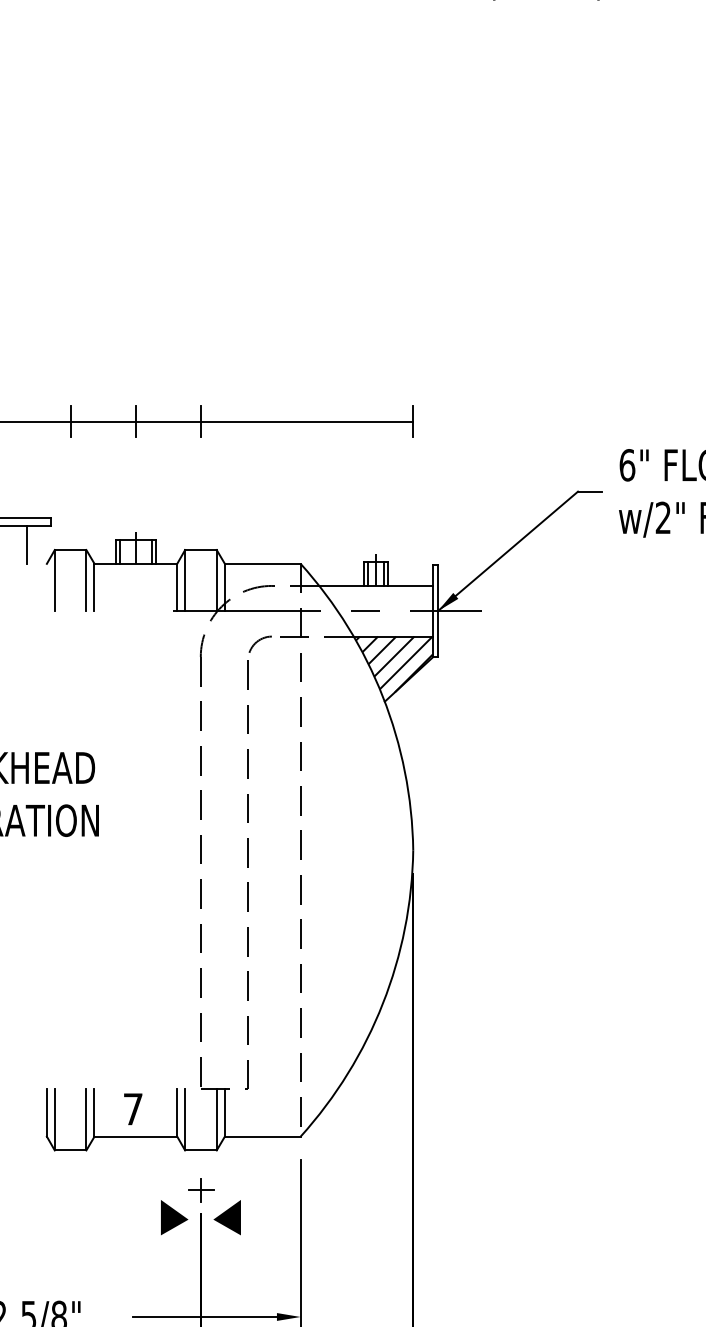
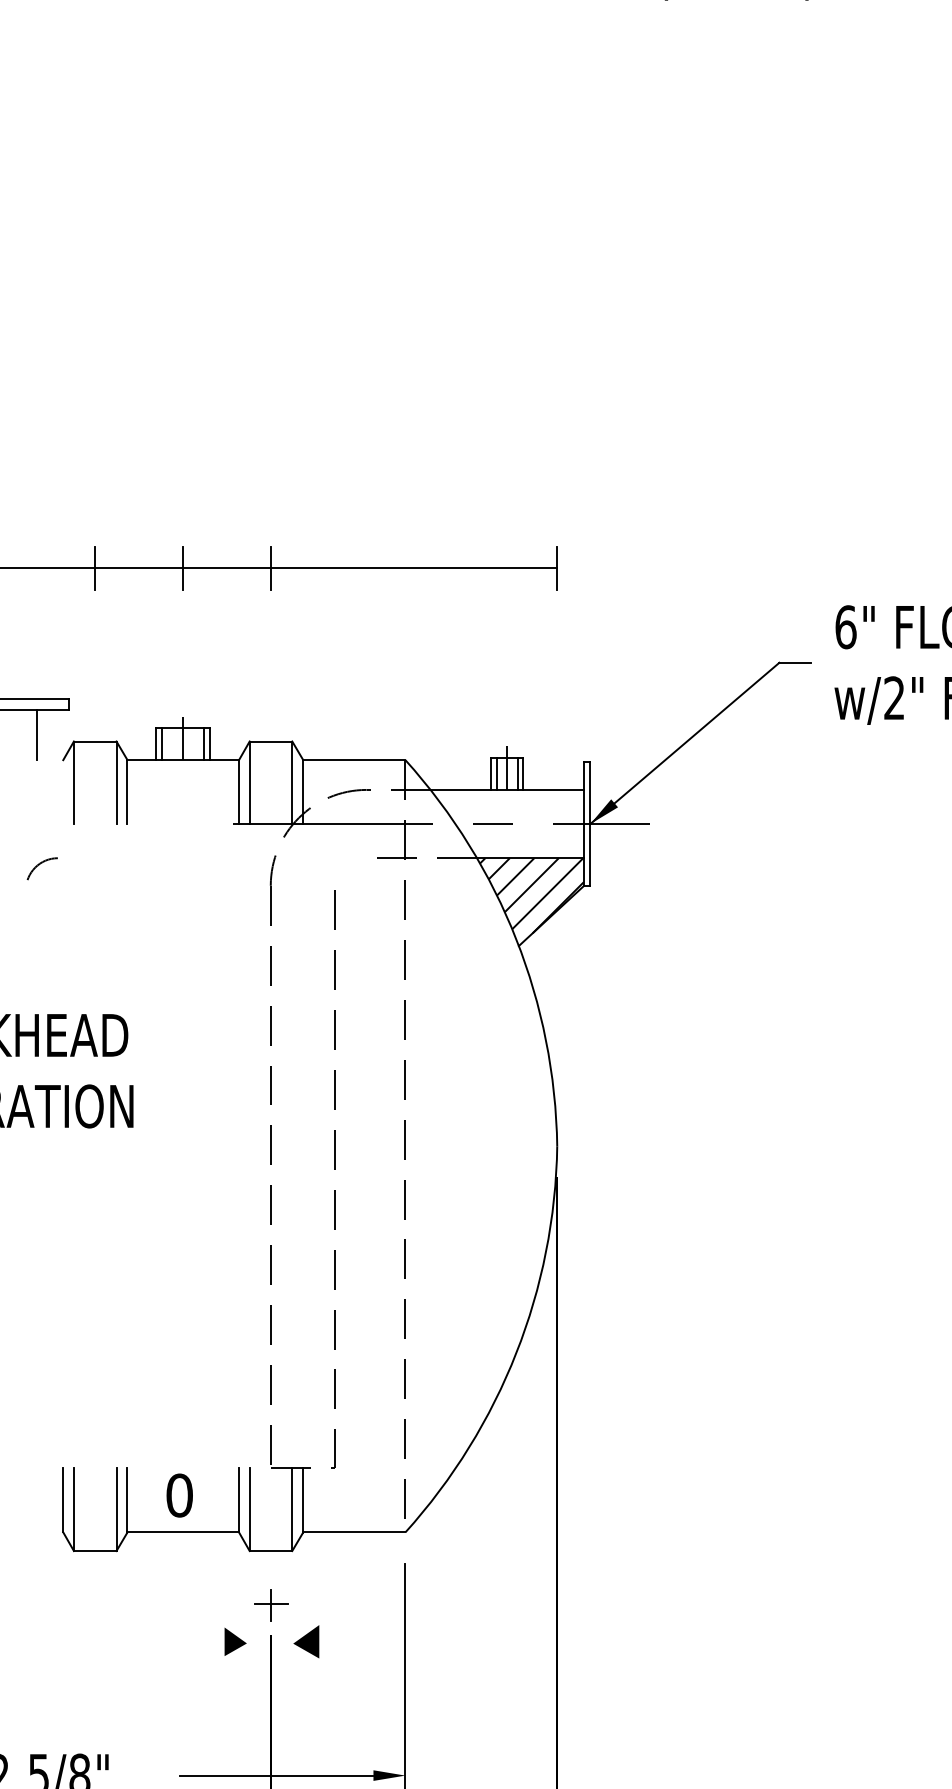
arc: (259, 641) -> (41, 864), moved
text: (133, 1109) -> (180, 1495), 7 -> 0
part: (174, 1217) -> (235, 1641), size x0.6
part: (226, 1217) -> (305, 1641), size x0.7

